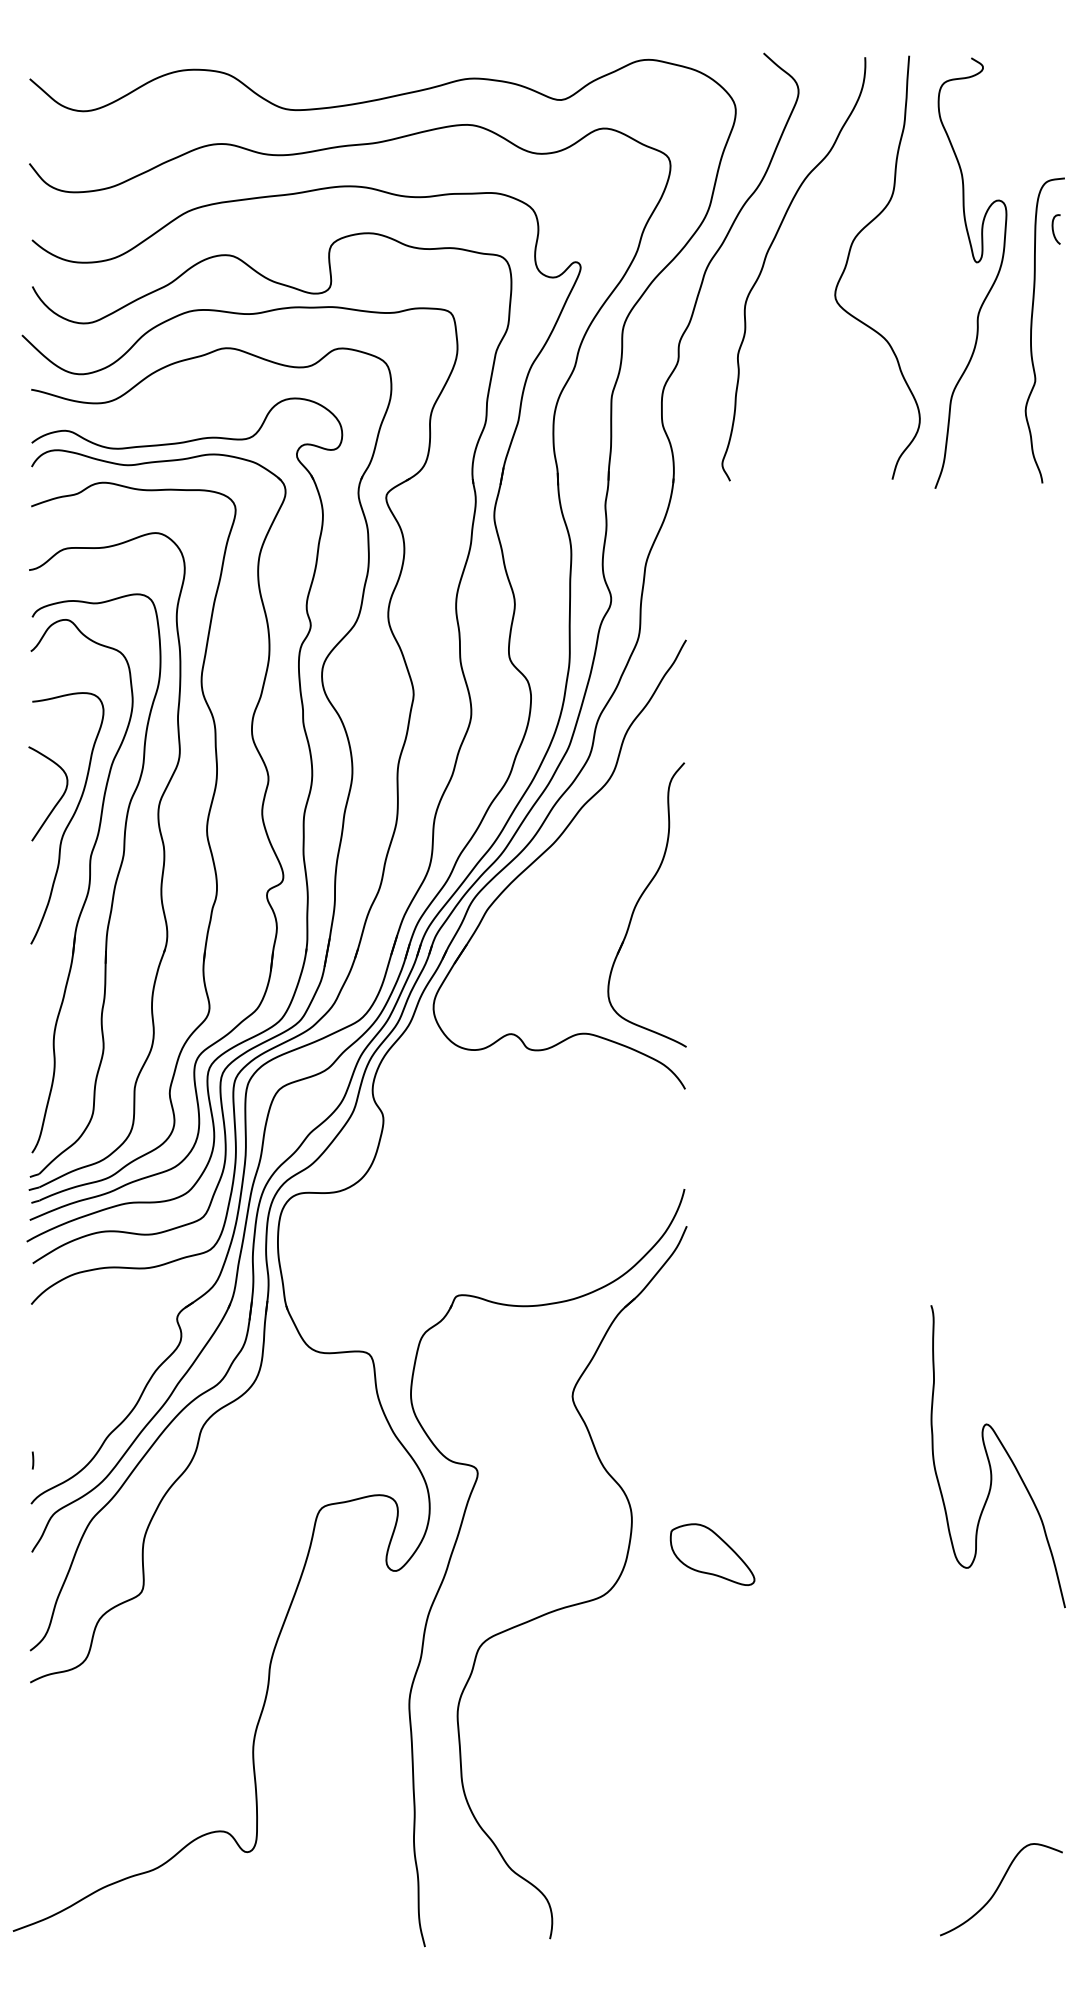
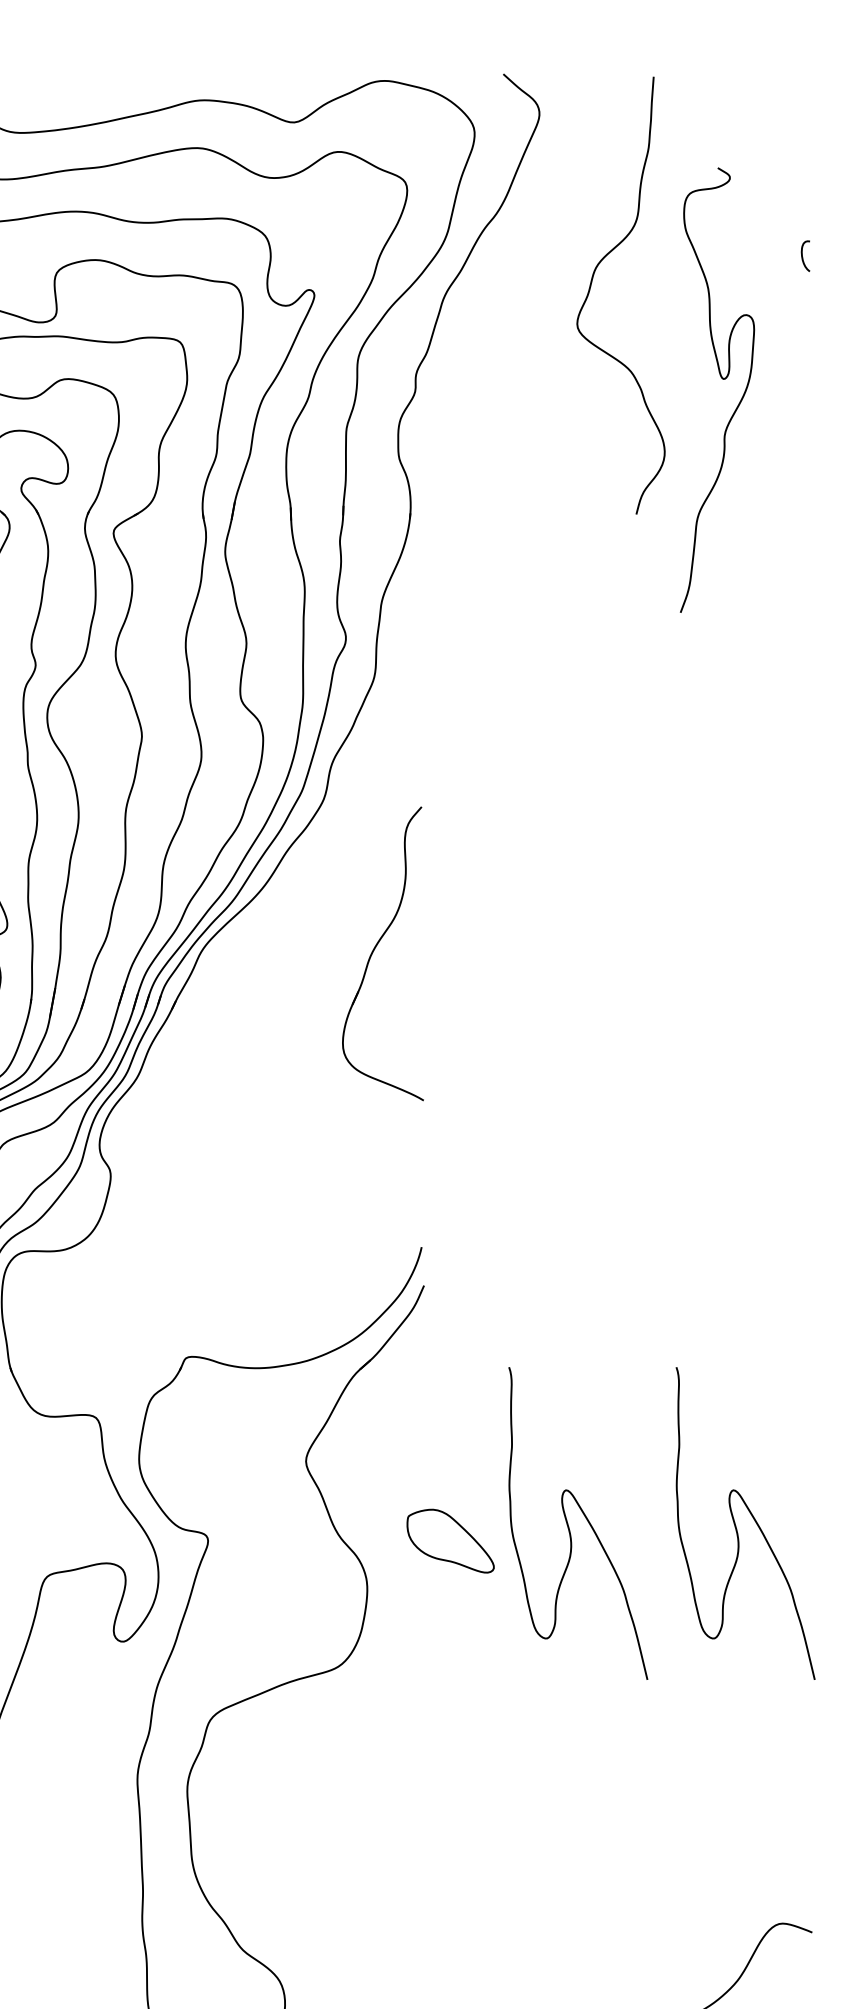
curve: (765, 261) -> (505, 289), removed
curve: (976, 263) -> (723, 380), moved
curve: (1032, 329) -> (781, 359), removed
part: (546, 851) -> (279, 898), removed
curve: (827, 1459) -> (569, 1526), added
part: (712, 1554) -> (450, 1540), moved

